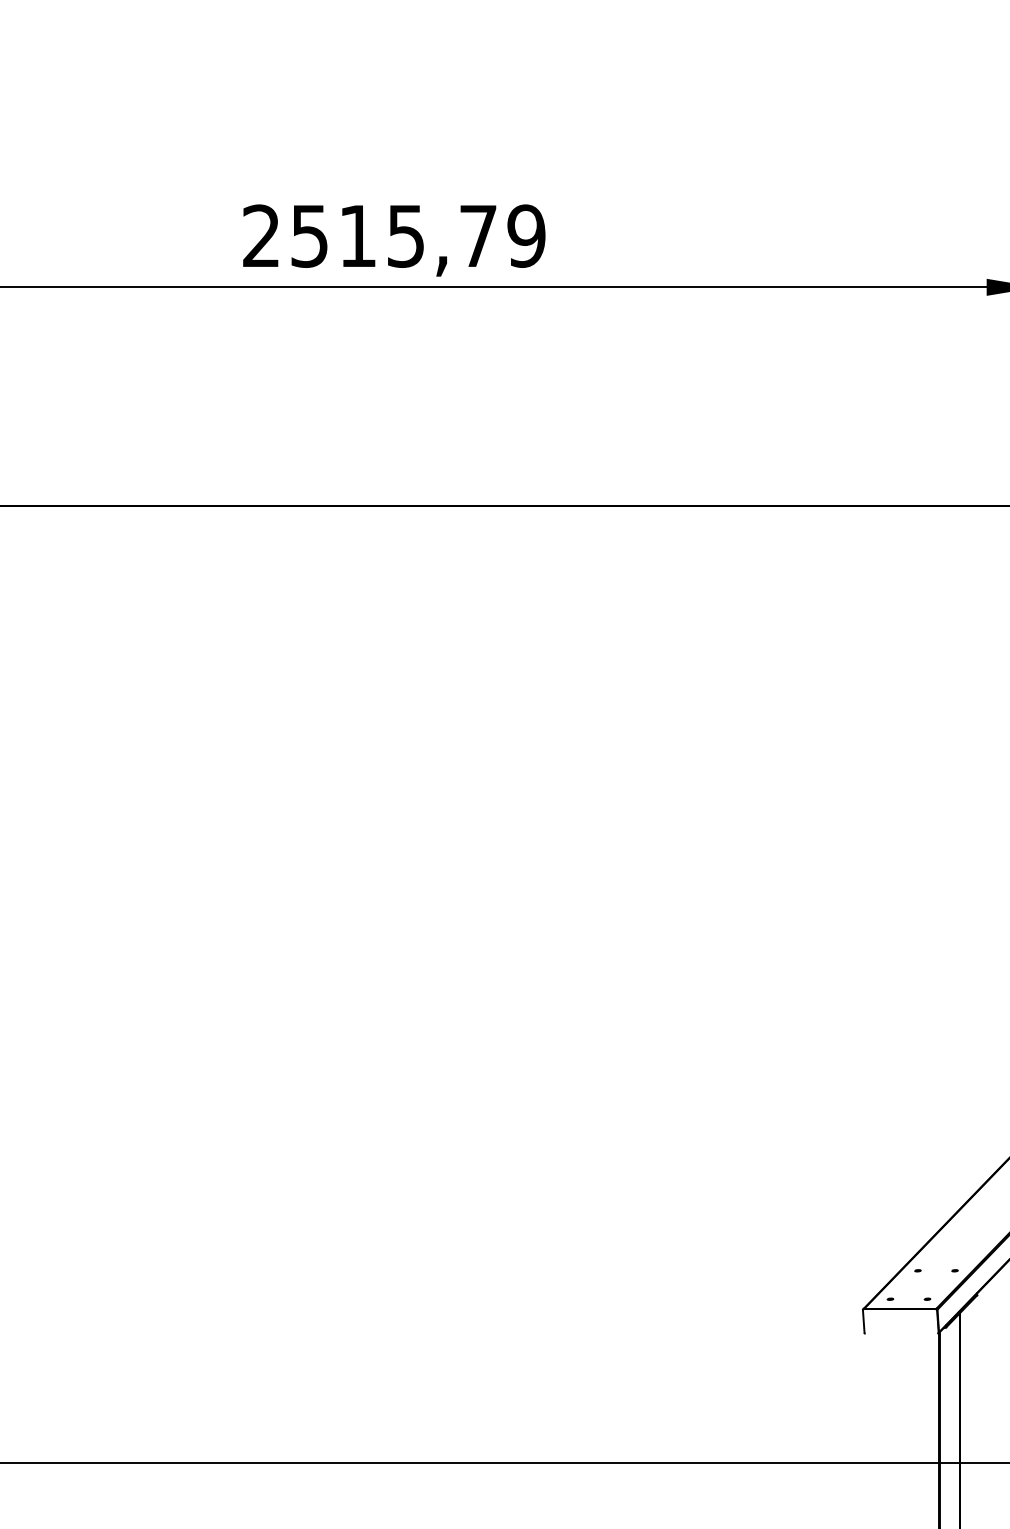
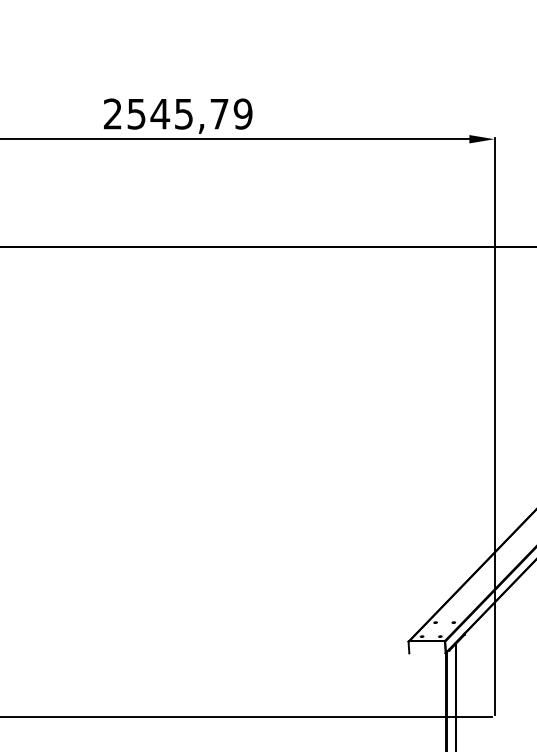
text: (358, 237) -> (160, 114), 2515,79 -> 2545,79

